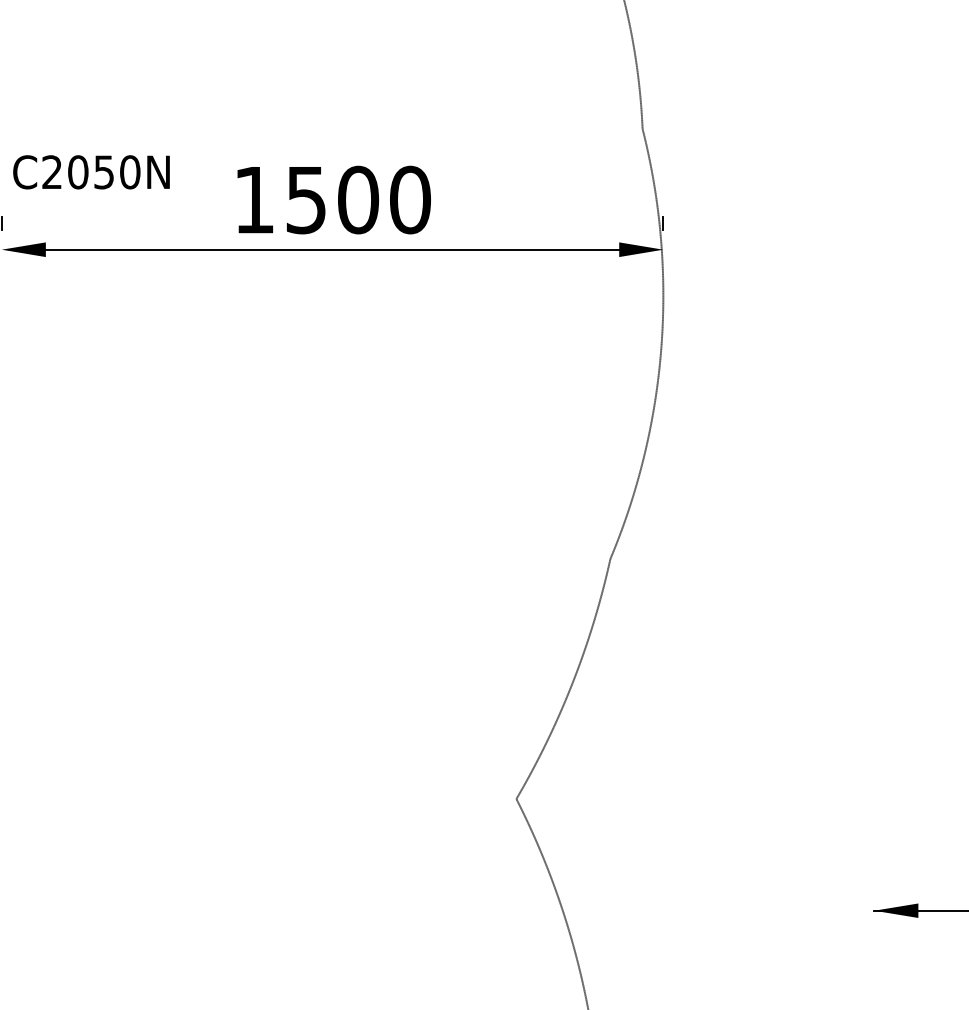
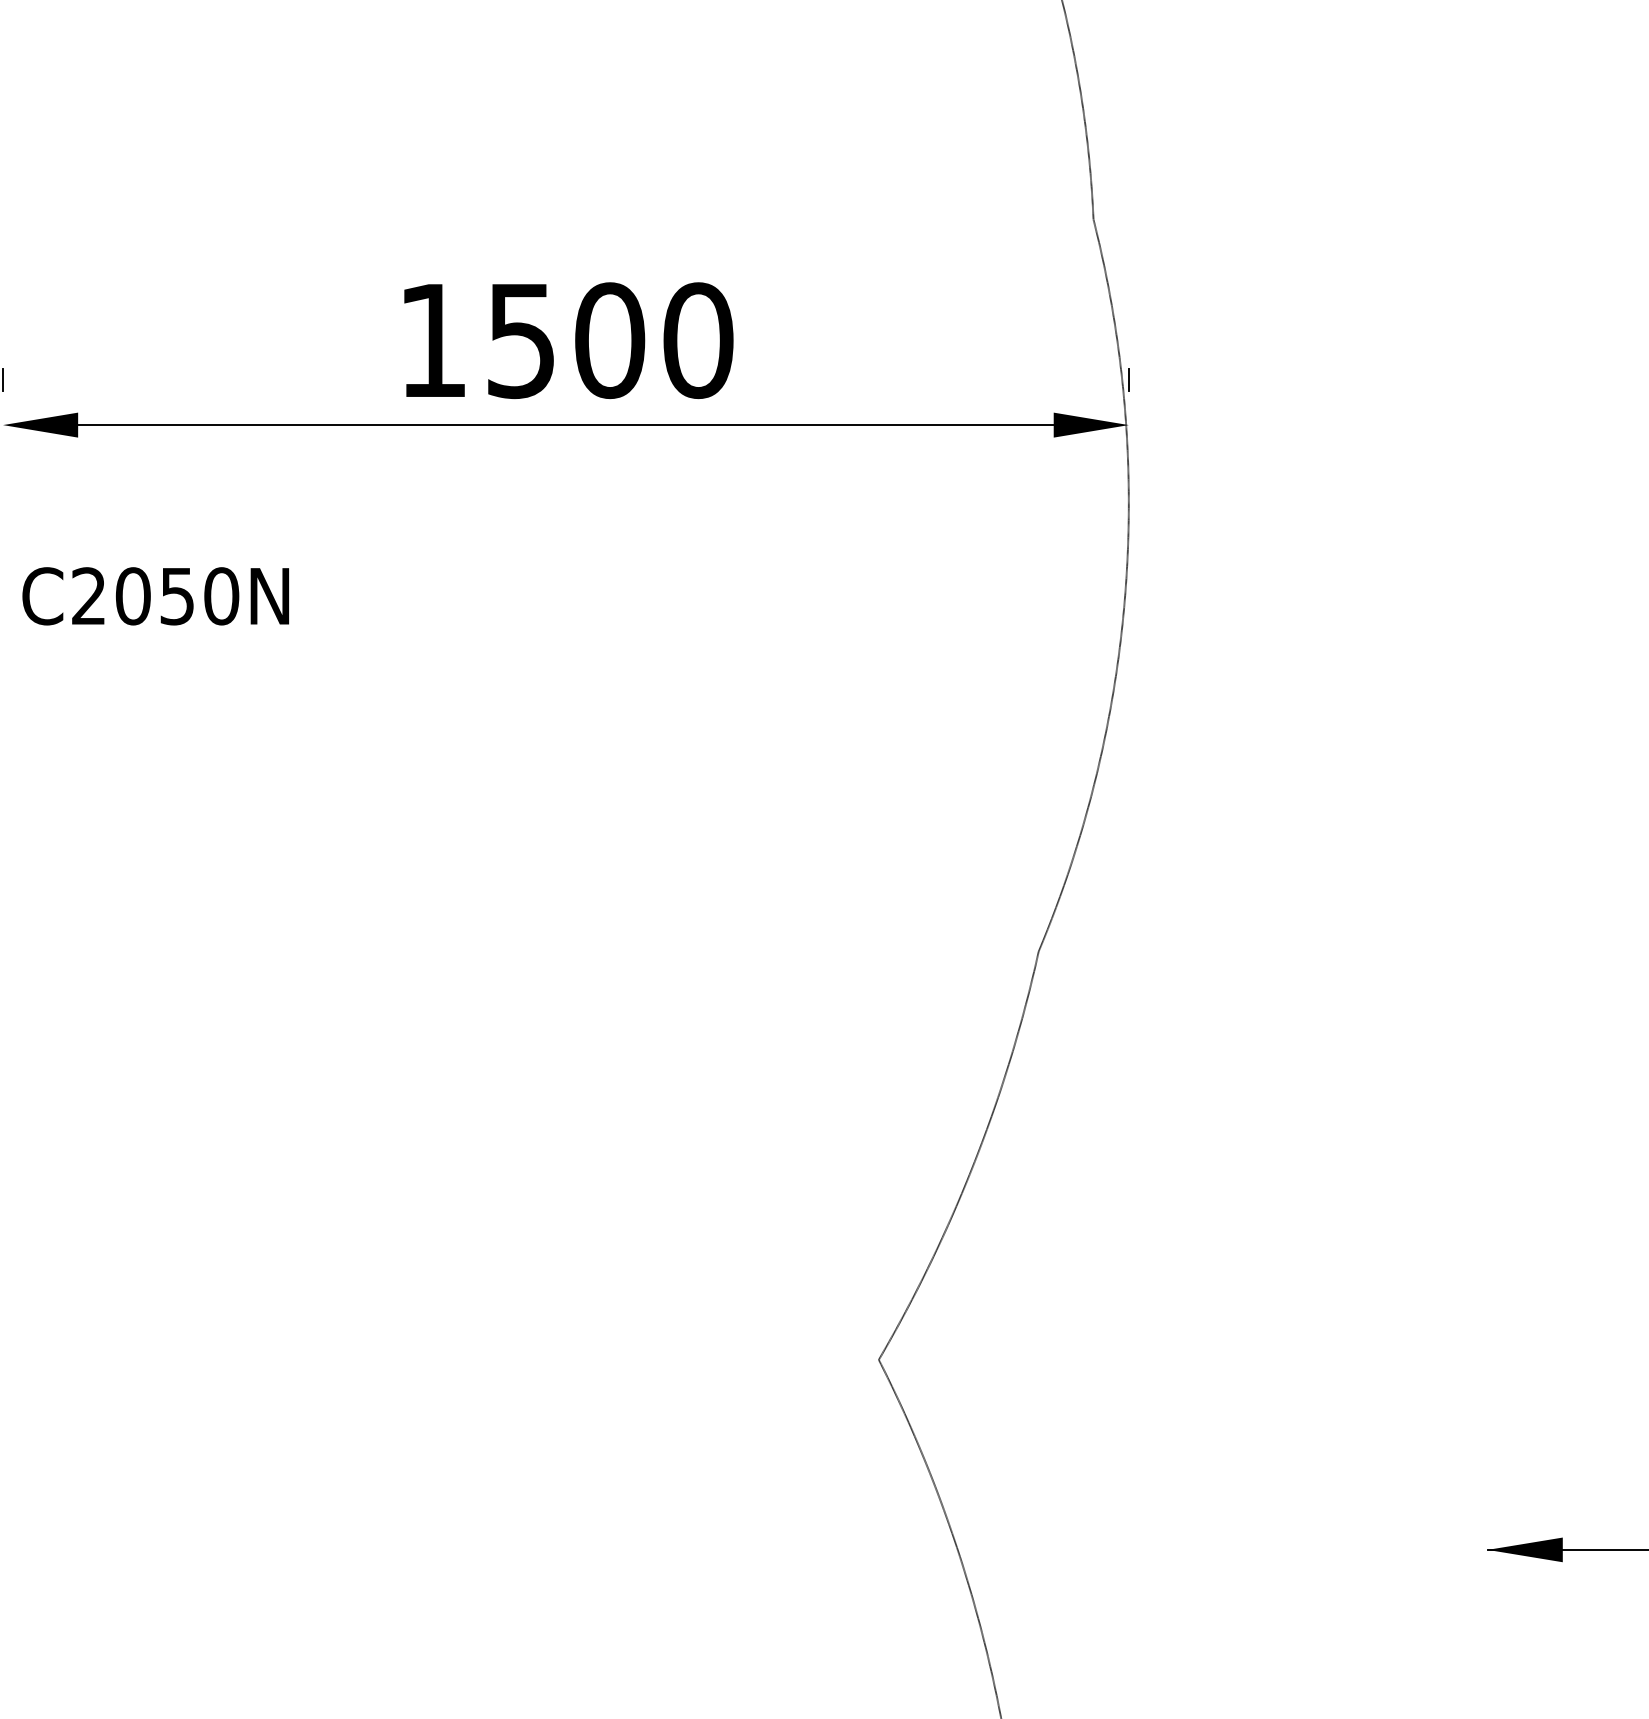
text: (91, 172) -> (155, 596), moved

